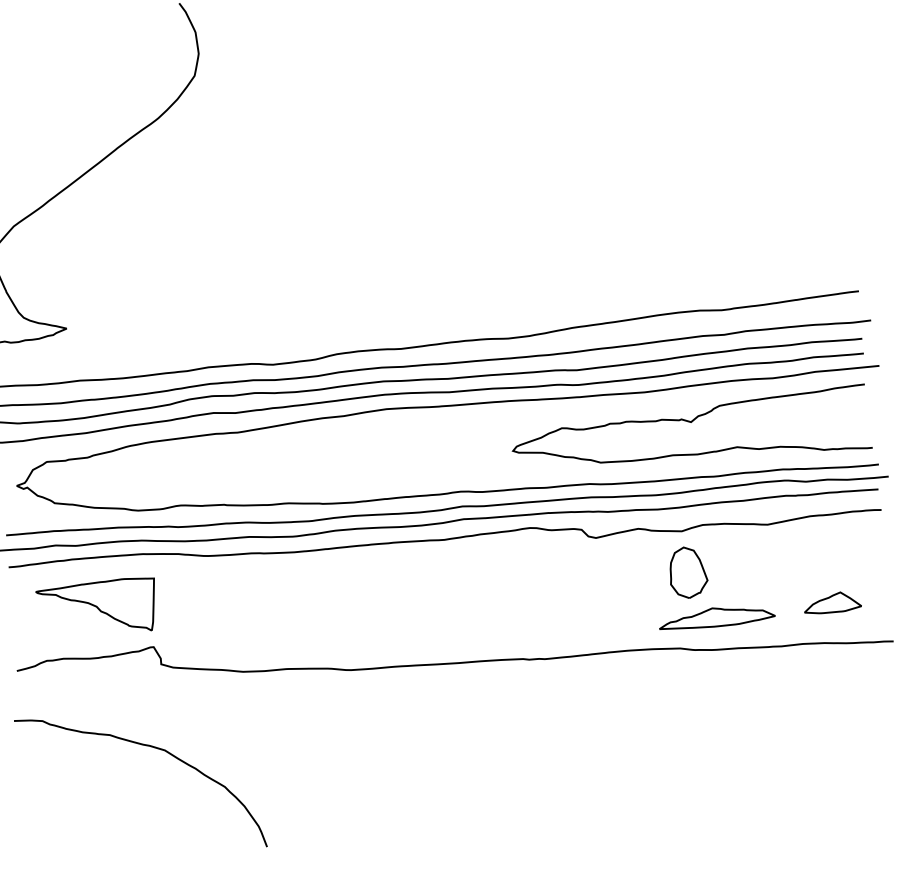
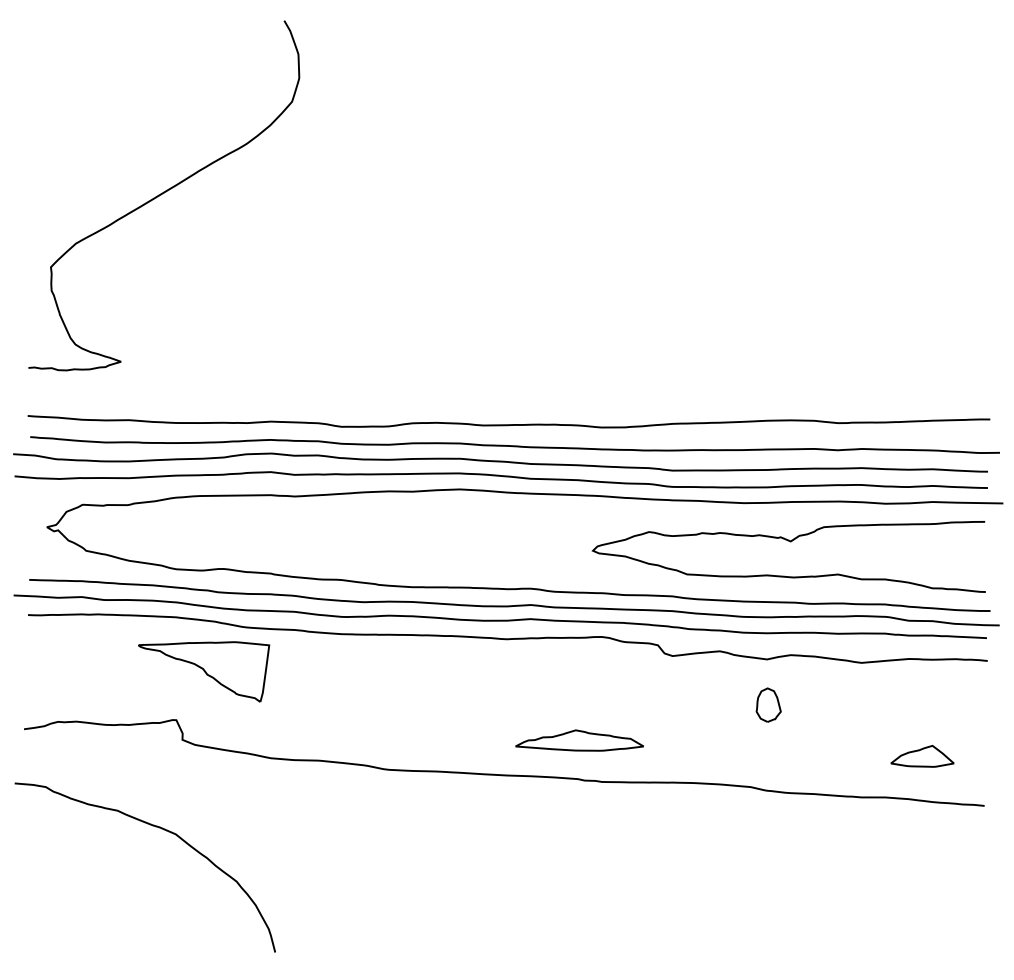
part: (687, 571) -> (768, 704), size x0.6
part: (98, 608) -> (204, 671), moved
part: (716, 617) -> (579, 740), moved

